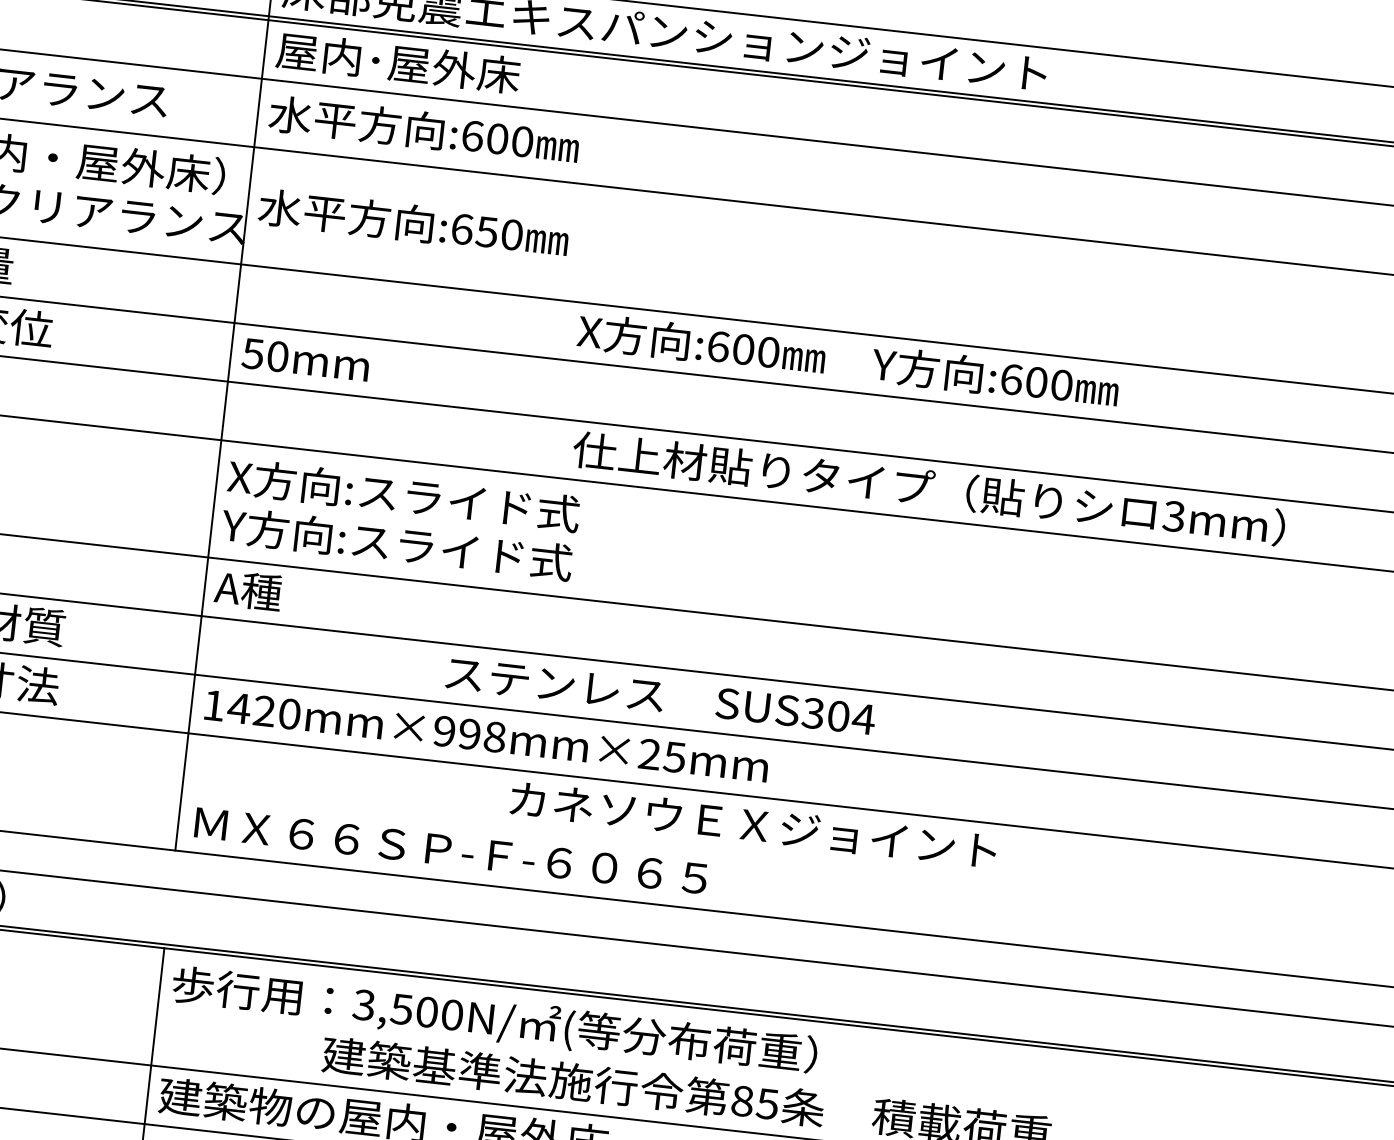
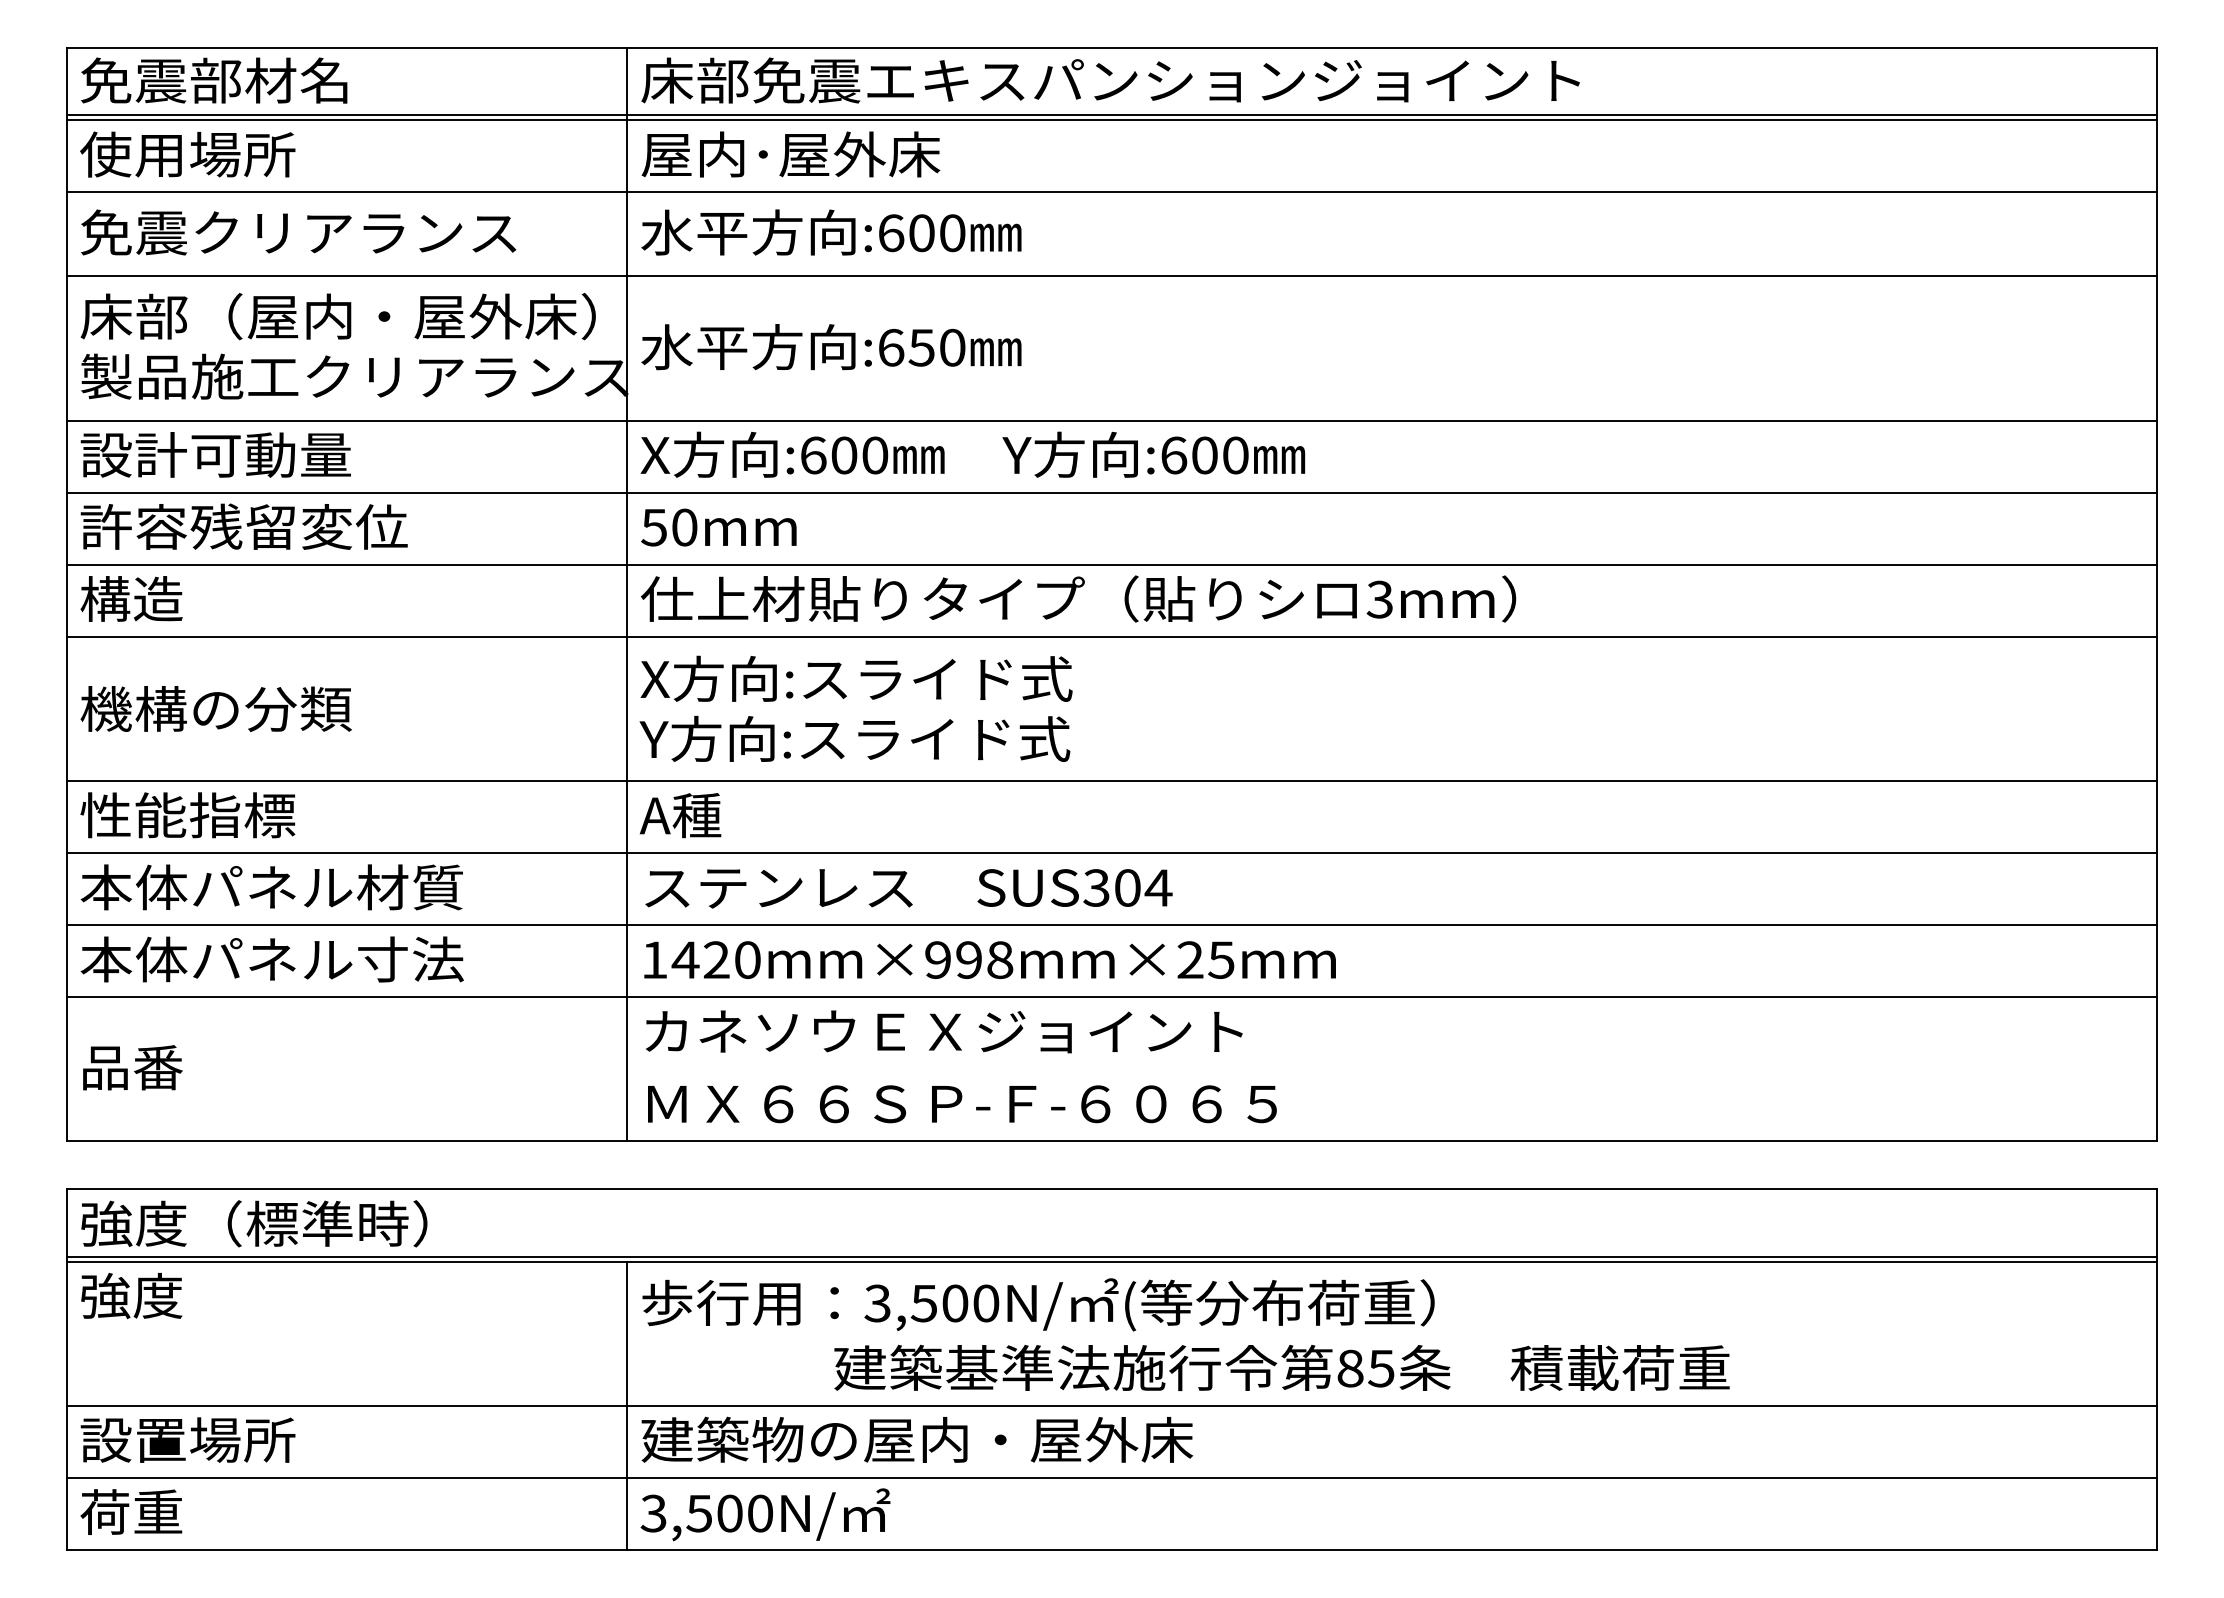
text: (847, 360) -> (972, 454), moved
text: (929, 488) -> (1078, 598), moved
text: (660, 696) -> (908, 888), moved
text: (753, 824) -> (944, 1031), moved

